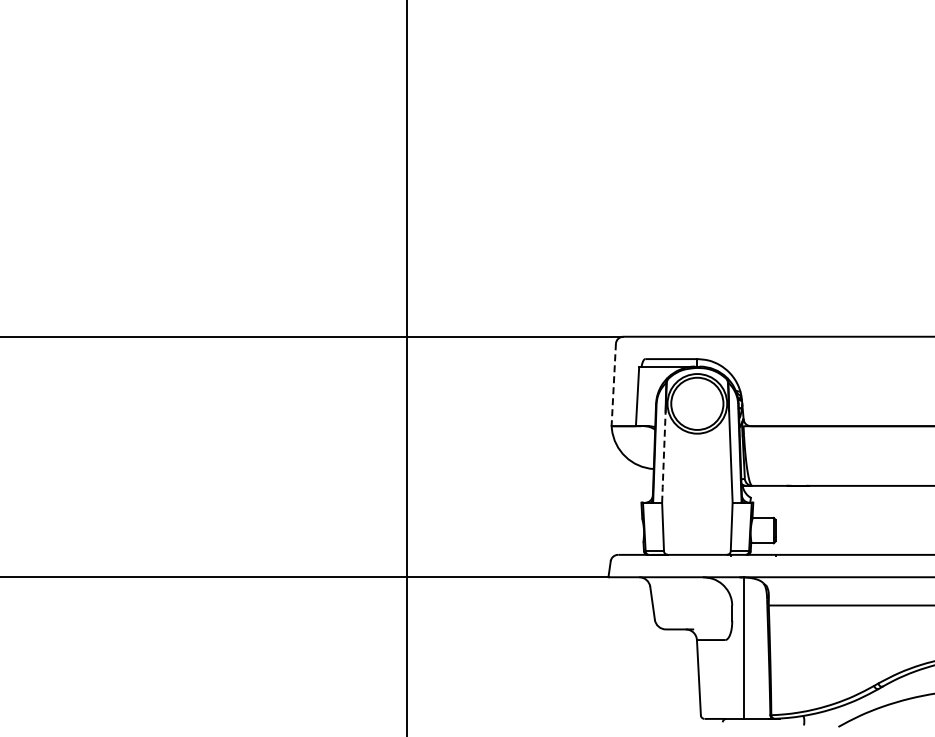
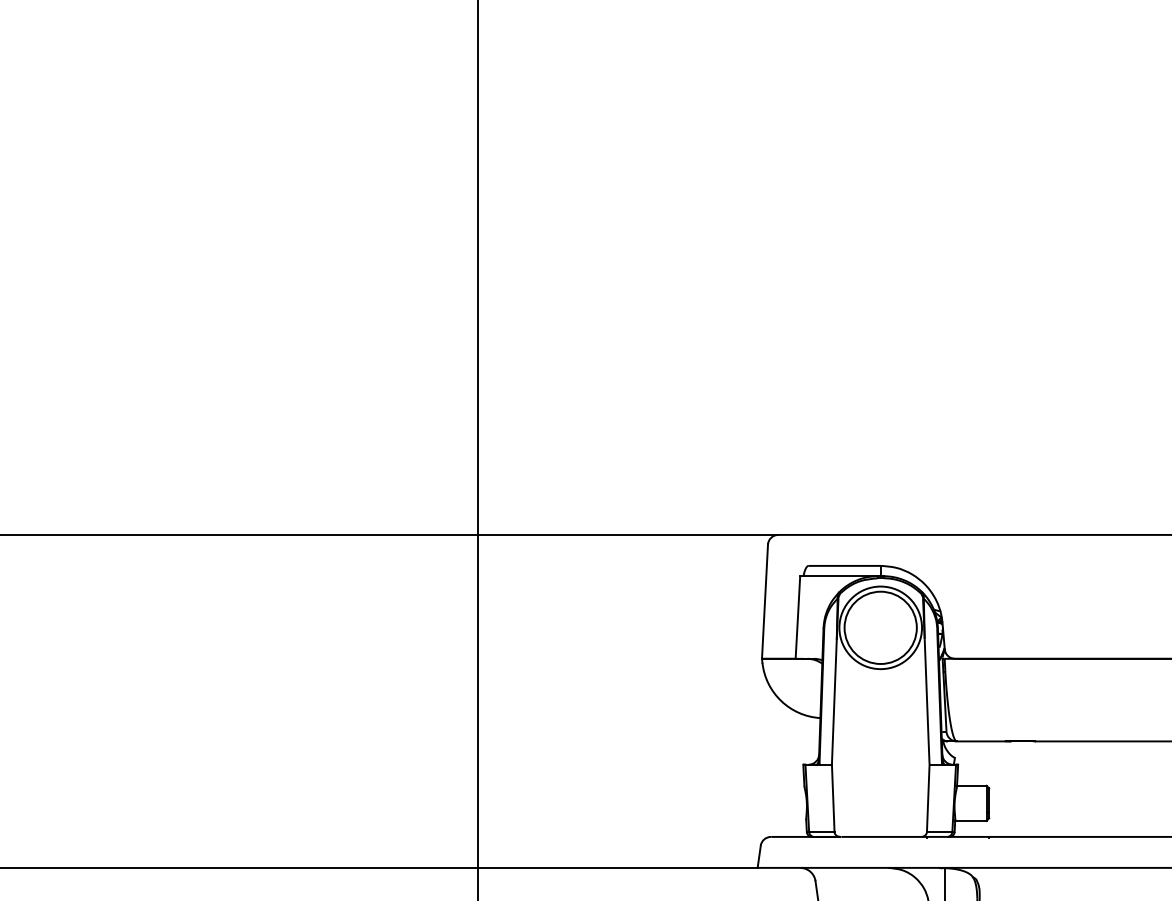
line: (613, 384) -> (764, 601), dashed -> solid
line: (663, 457) -> (833, 702), dashed -> solid

